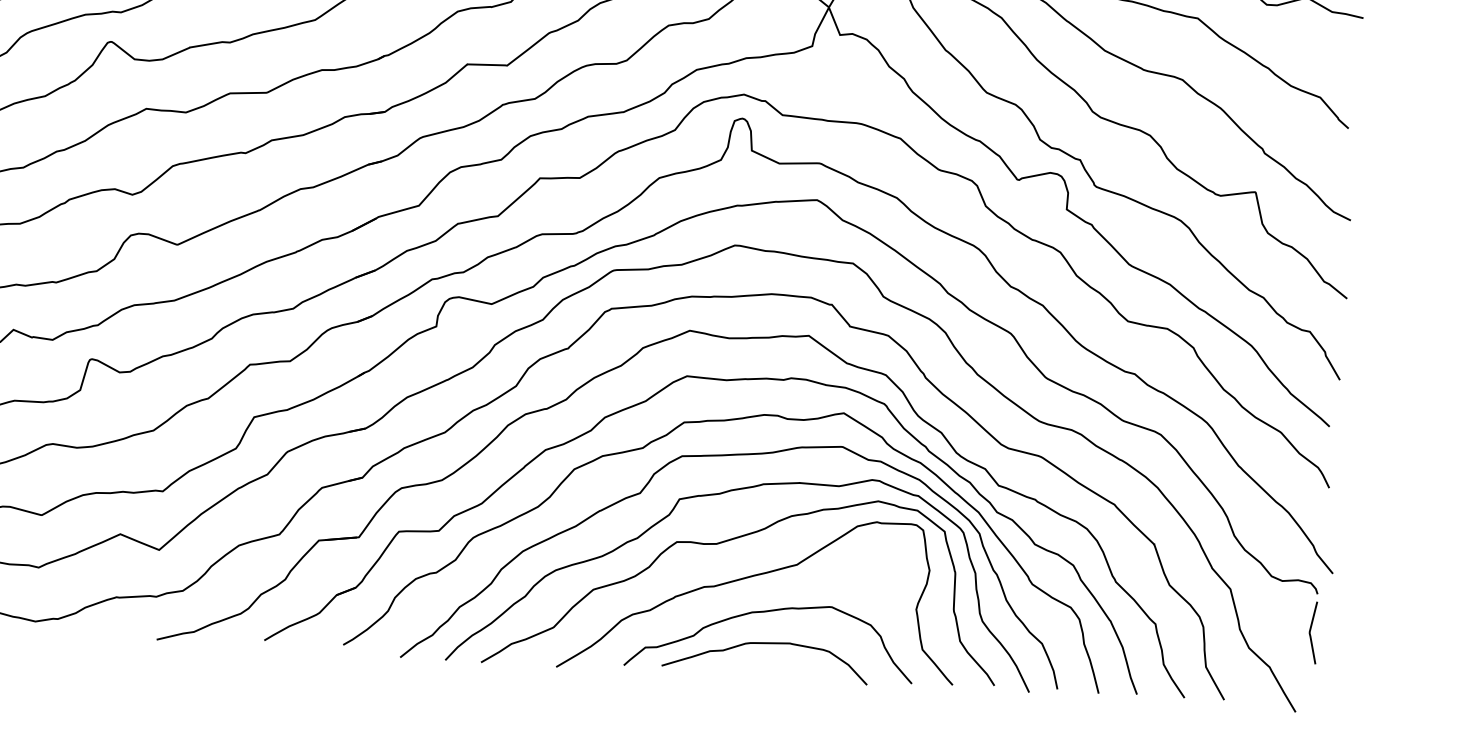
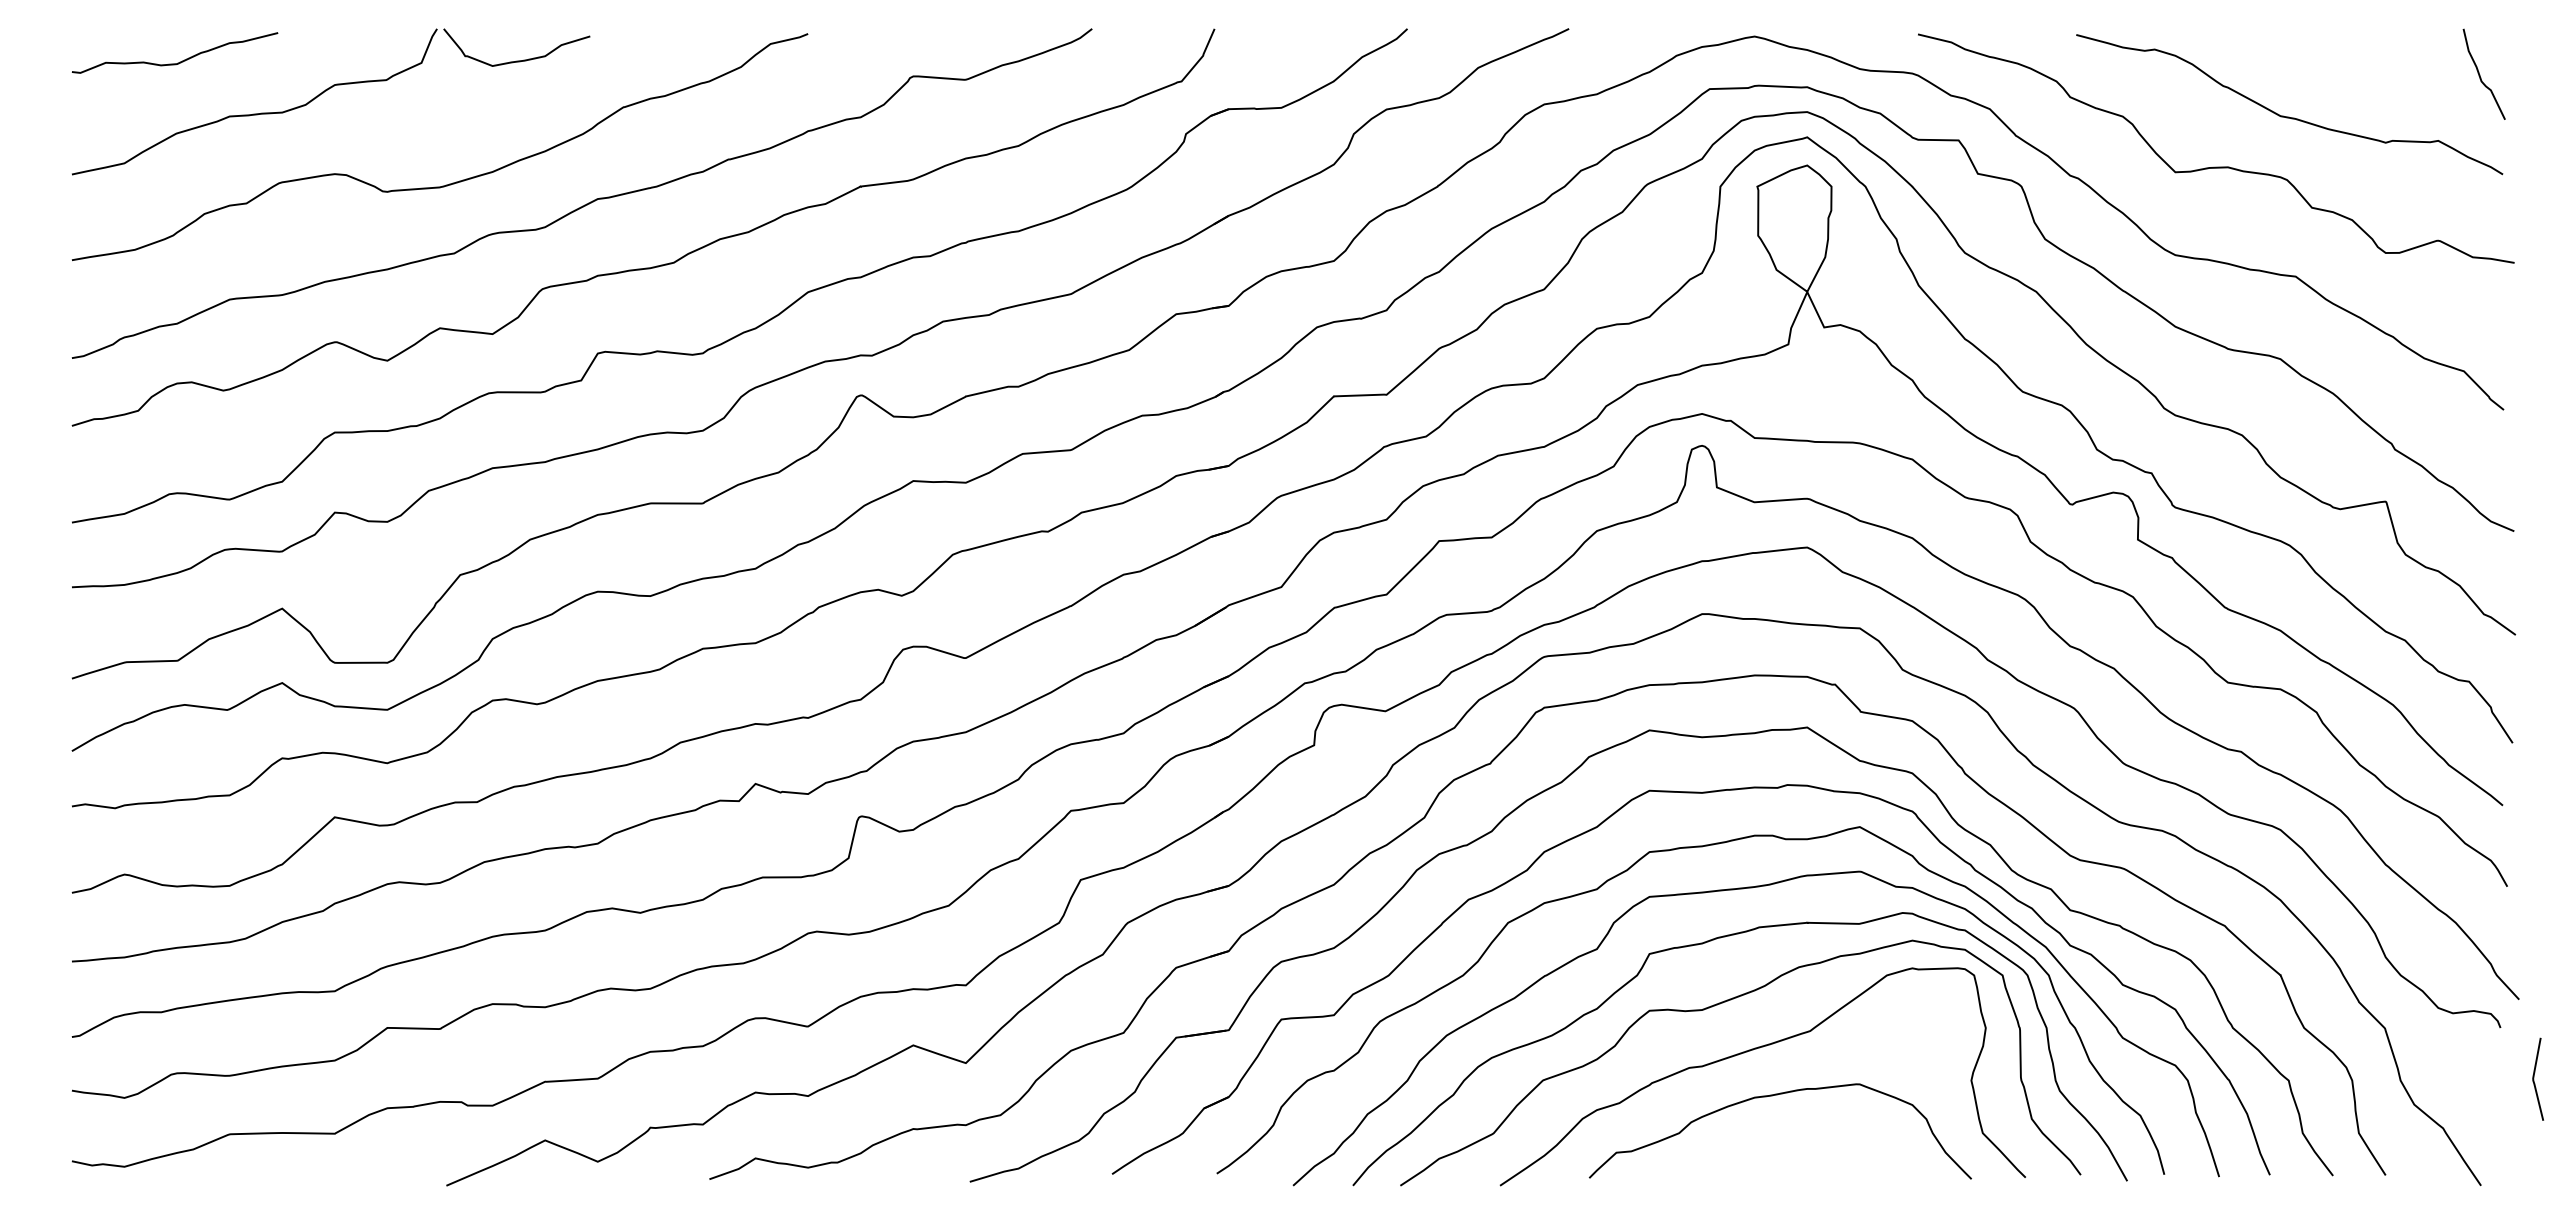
line: (1310, 632) -> (2534, 1078), moved
curve: (765, 644) -> (1775, 1138), removed

